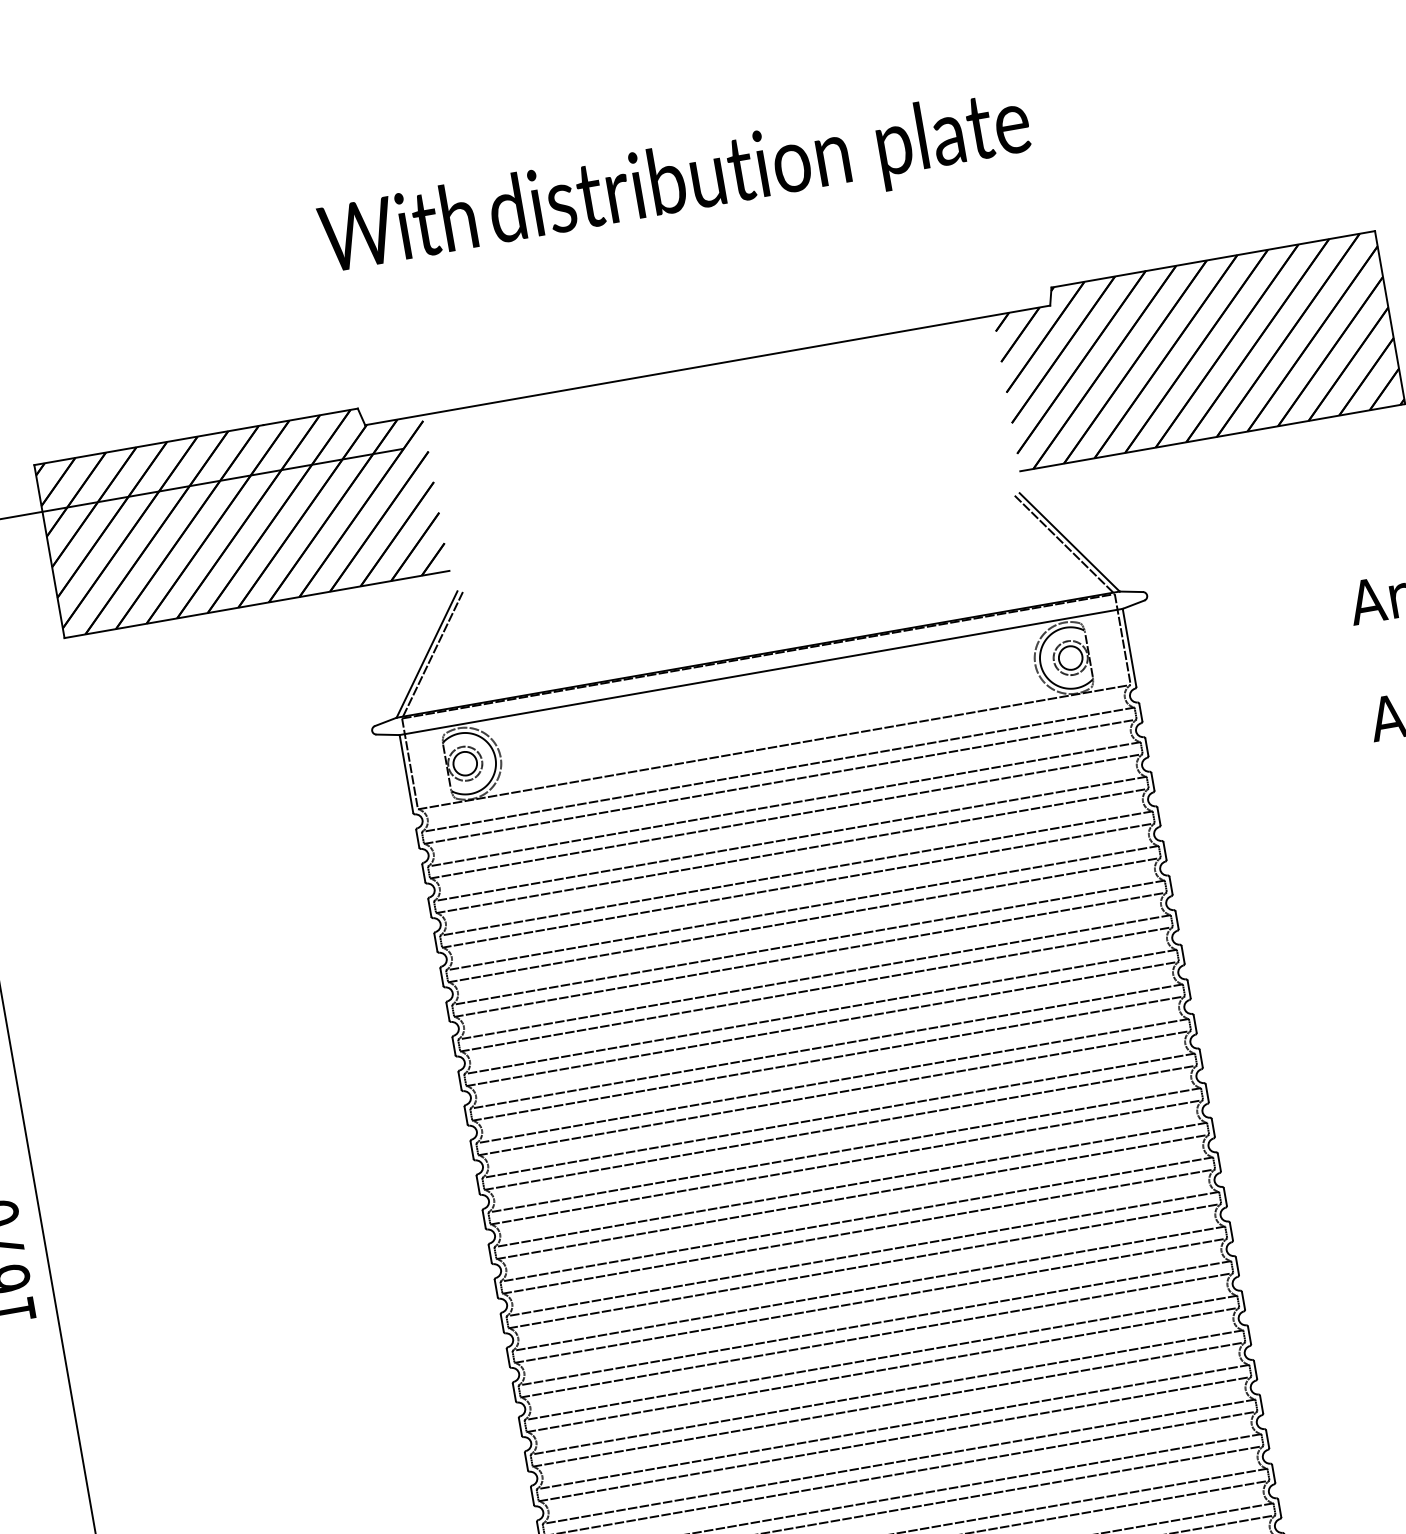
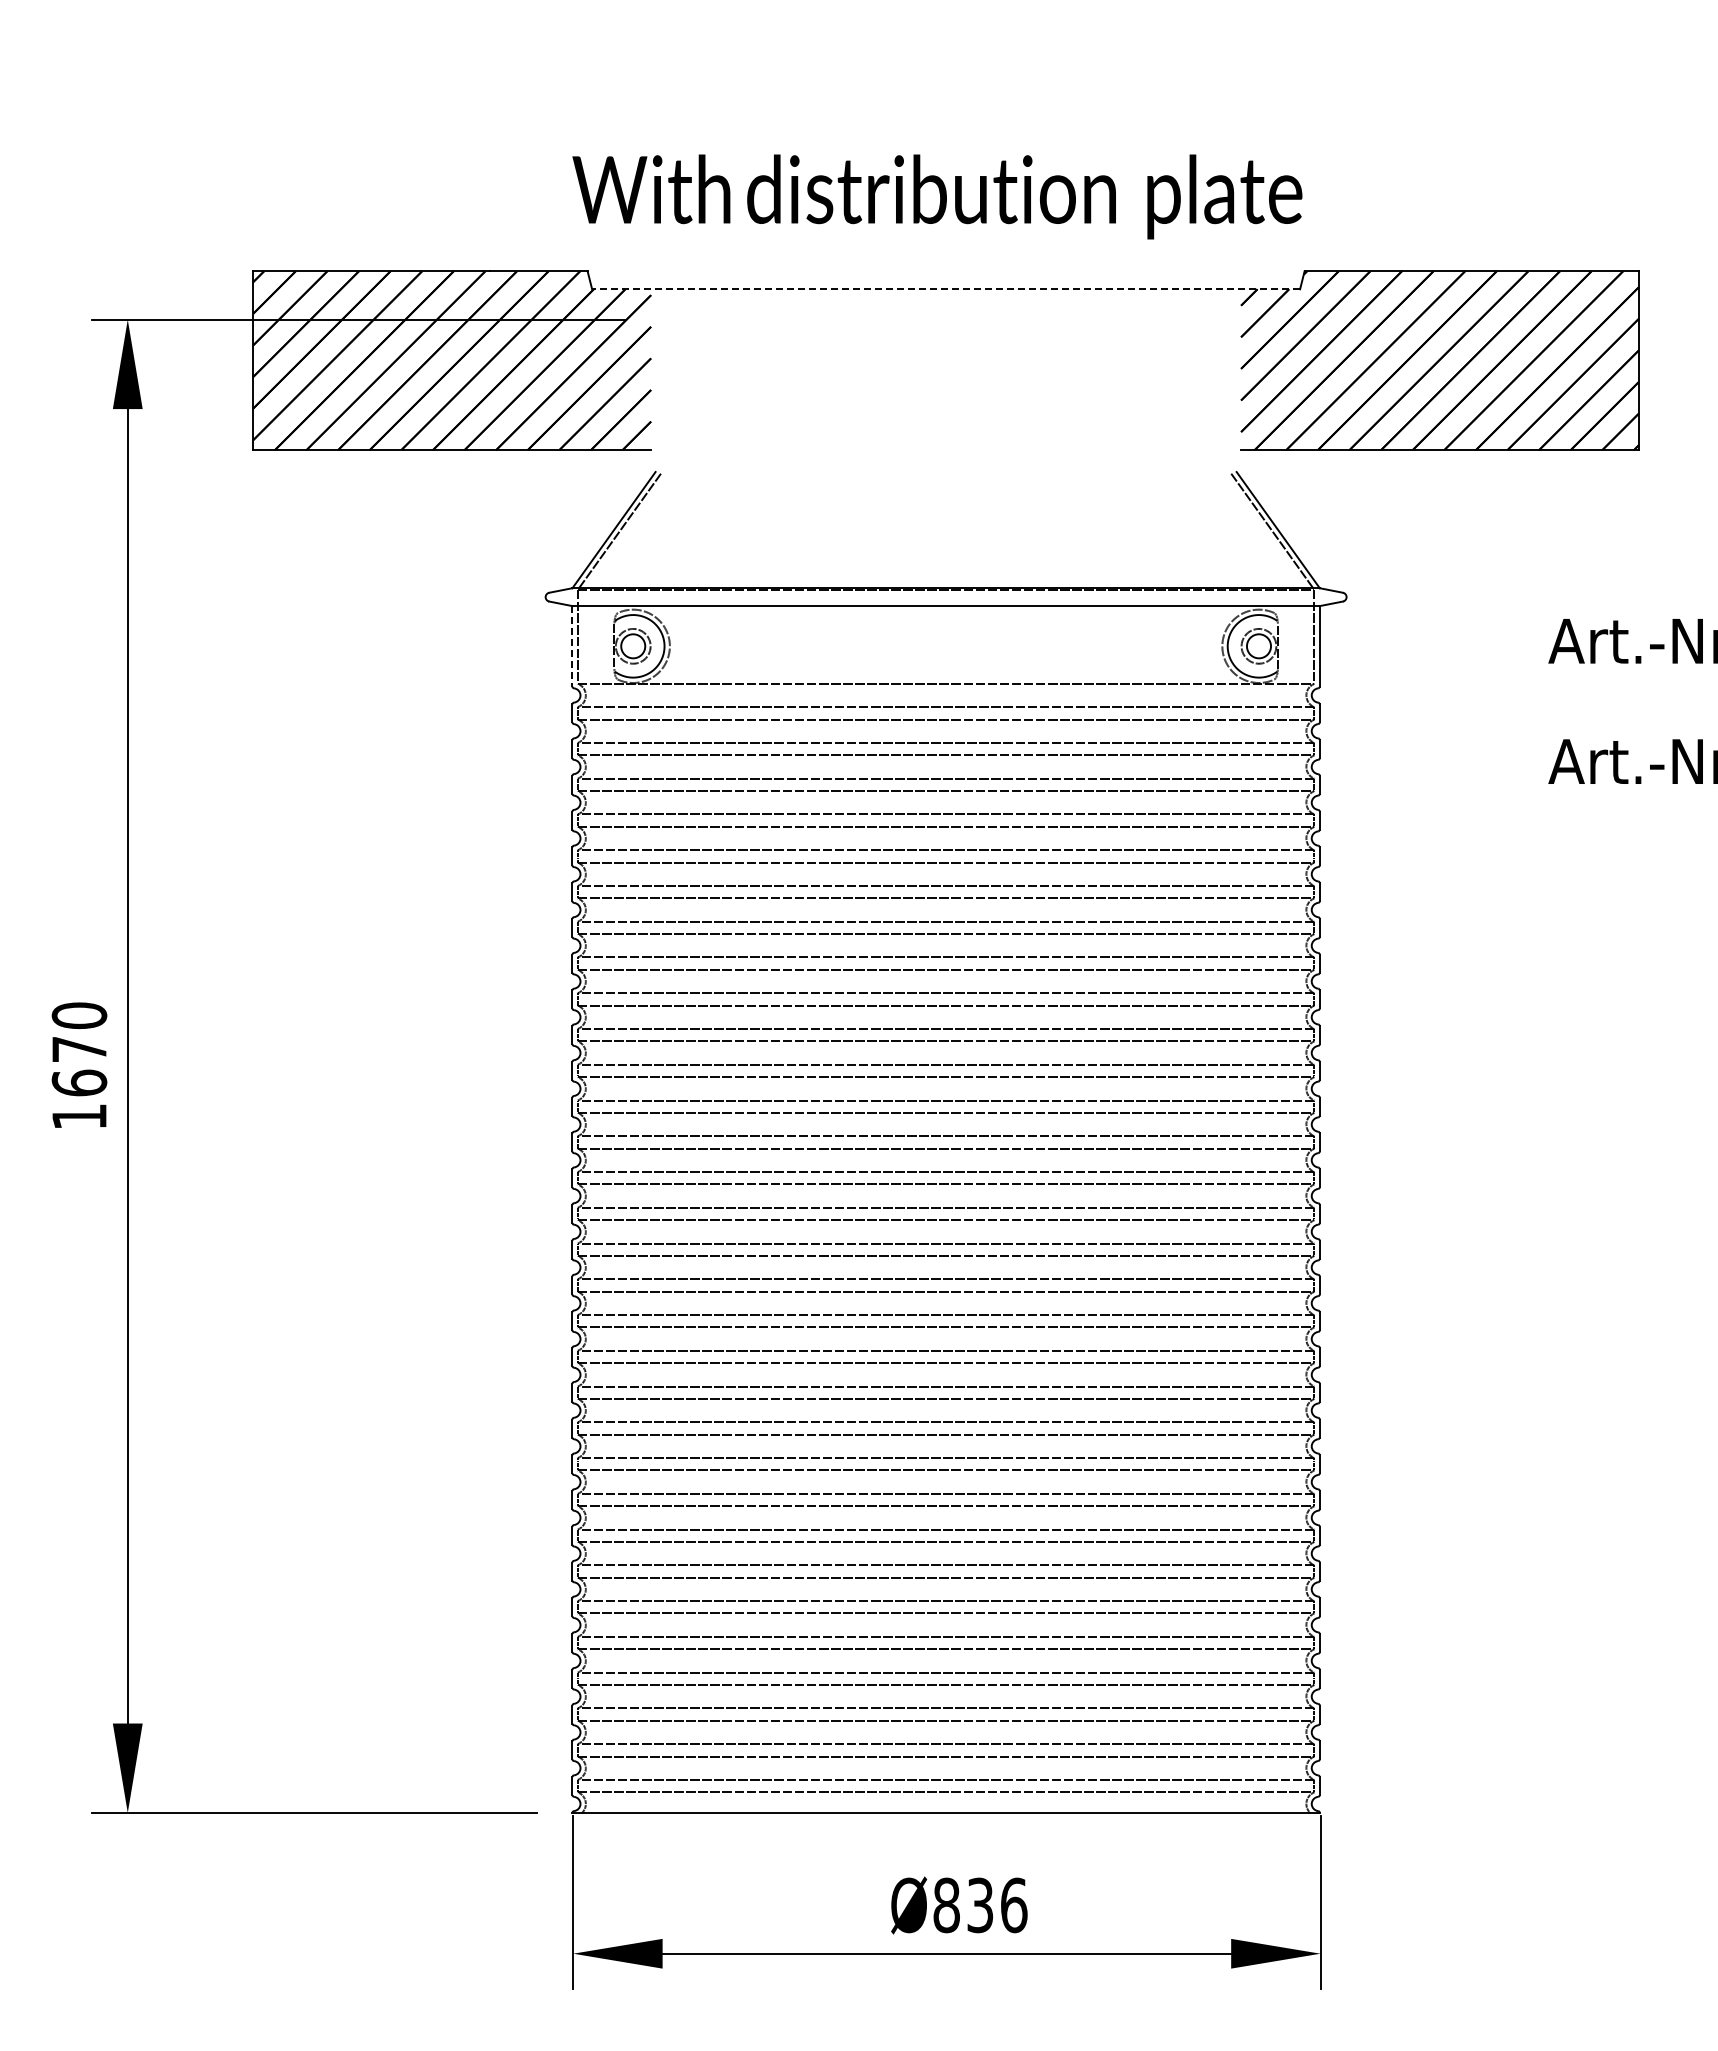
text: (675, 185) -> (937, 196), moved
line: (708, 365) -> (946, 289), solid -> dashed
line: (406, 774) -> (572, 646), solid -> dashed

